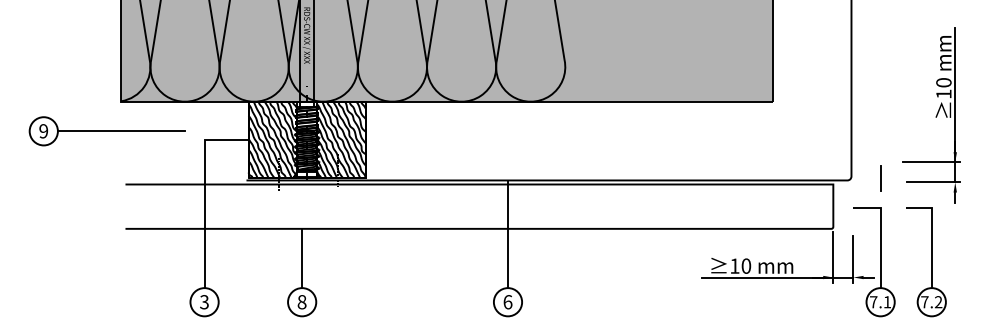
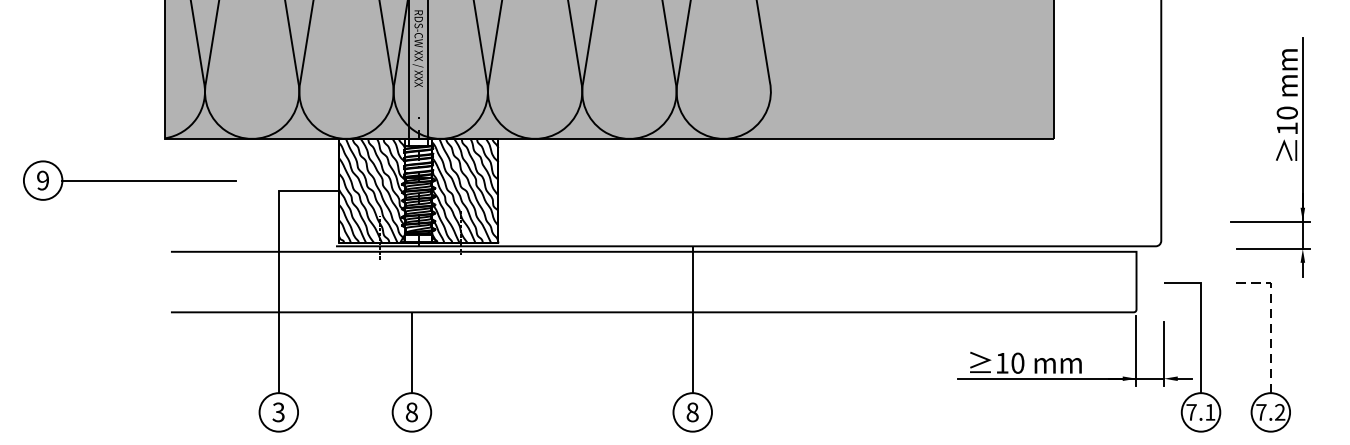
part: (106, 131) -> (128, 180), moved
line: (880, 178) -> (1200, 243), removed
line: (931, 235) -> (1270, 321), solid -> dashed
text: (507, 302) -> (692, 412), 6 -> 8

